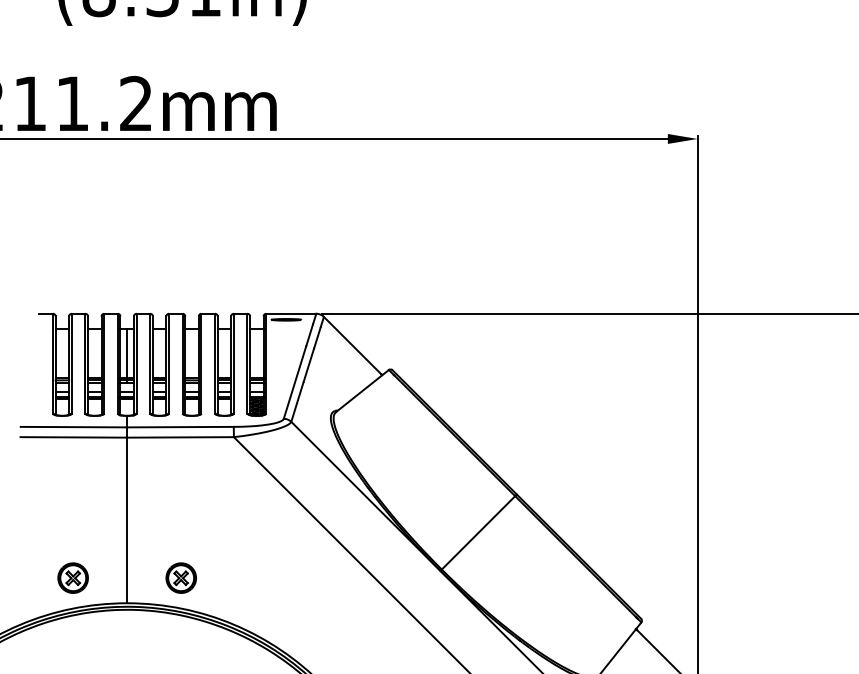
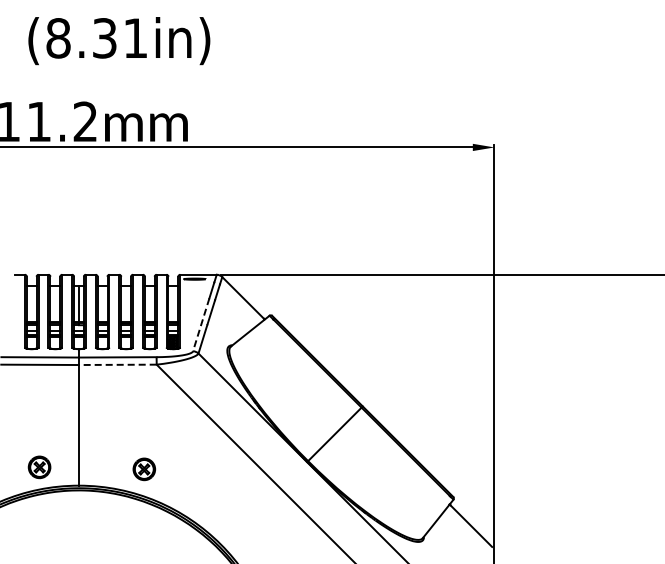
line: (295, 382) -> (201, 324), solid -> dashed
line: (180, 436) -> (117, 364), solid -> dashed
part: (181, 578) -> (144, 469), moved

